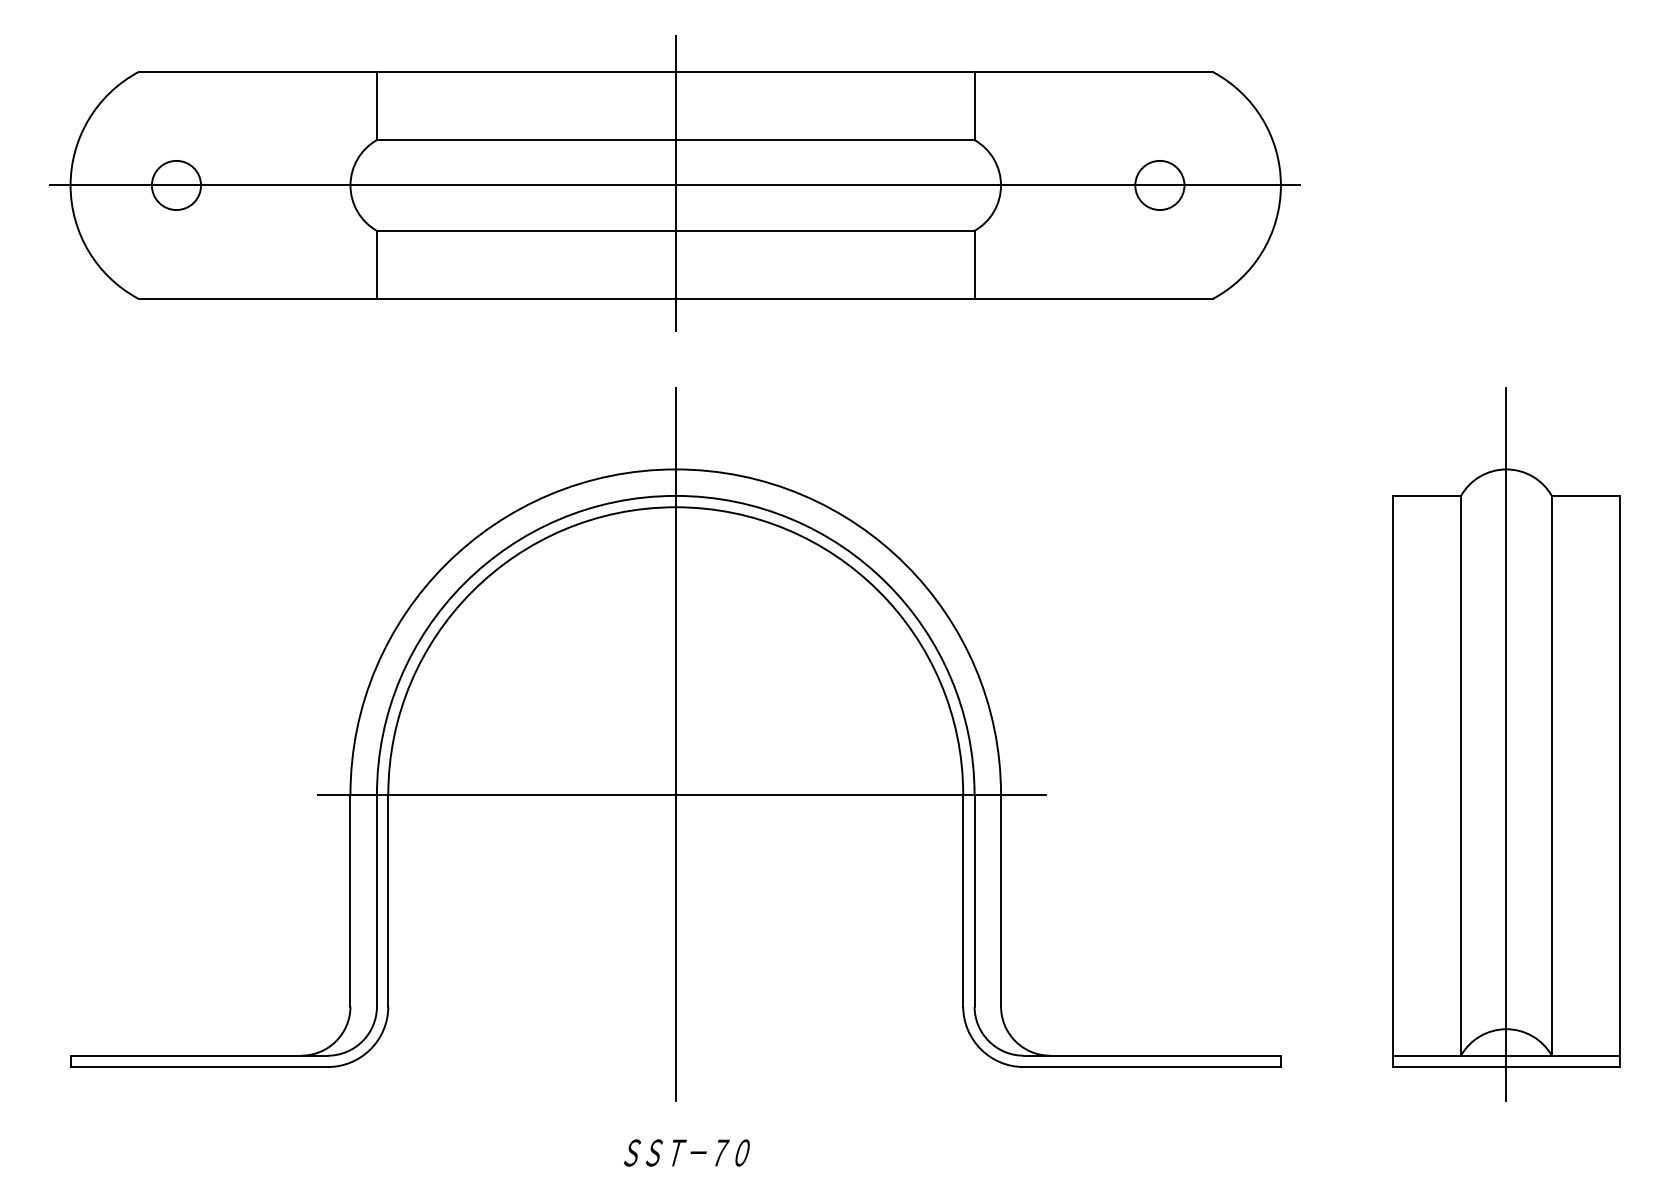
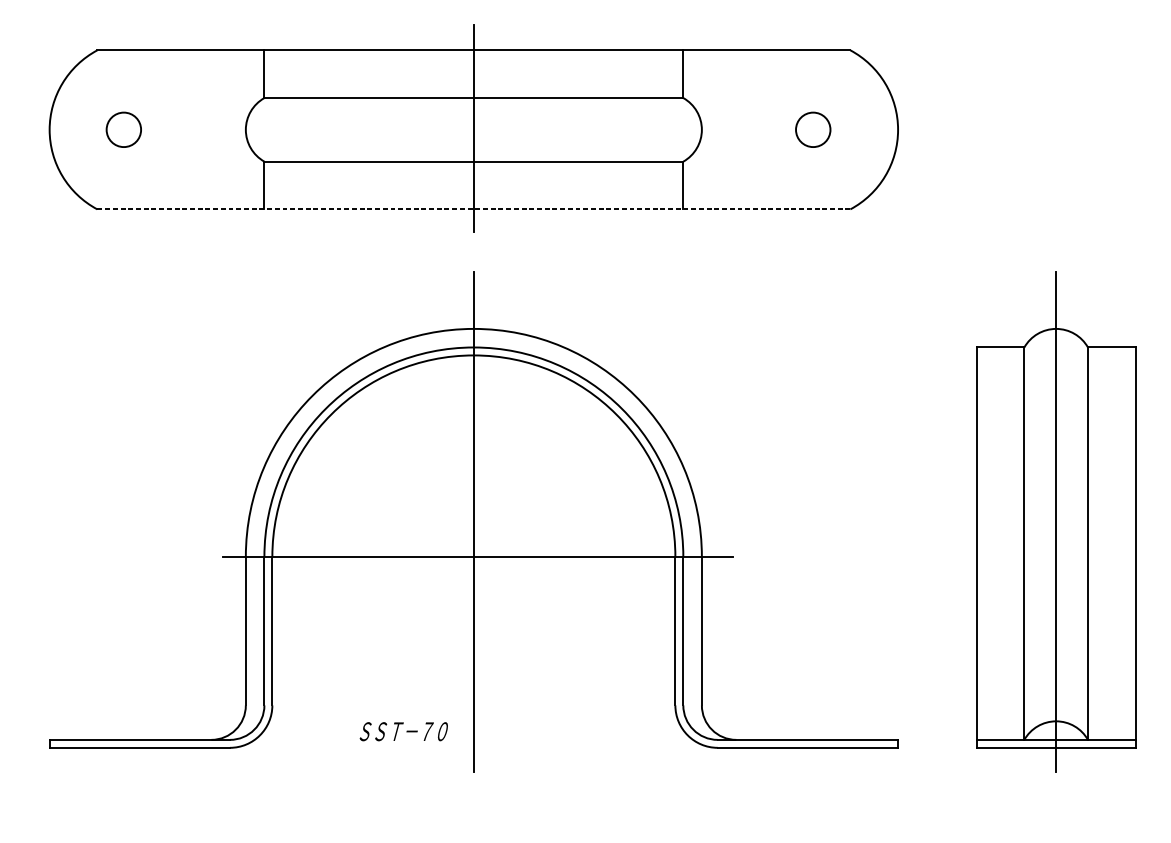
line: (675, 185) -> (473, 129), removed
line: (675, 298) -> (473, 209), solid -> dashed
text: (686, 1152) -> (403, 731), moved

